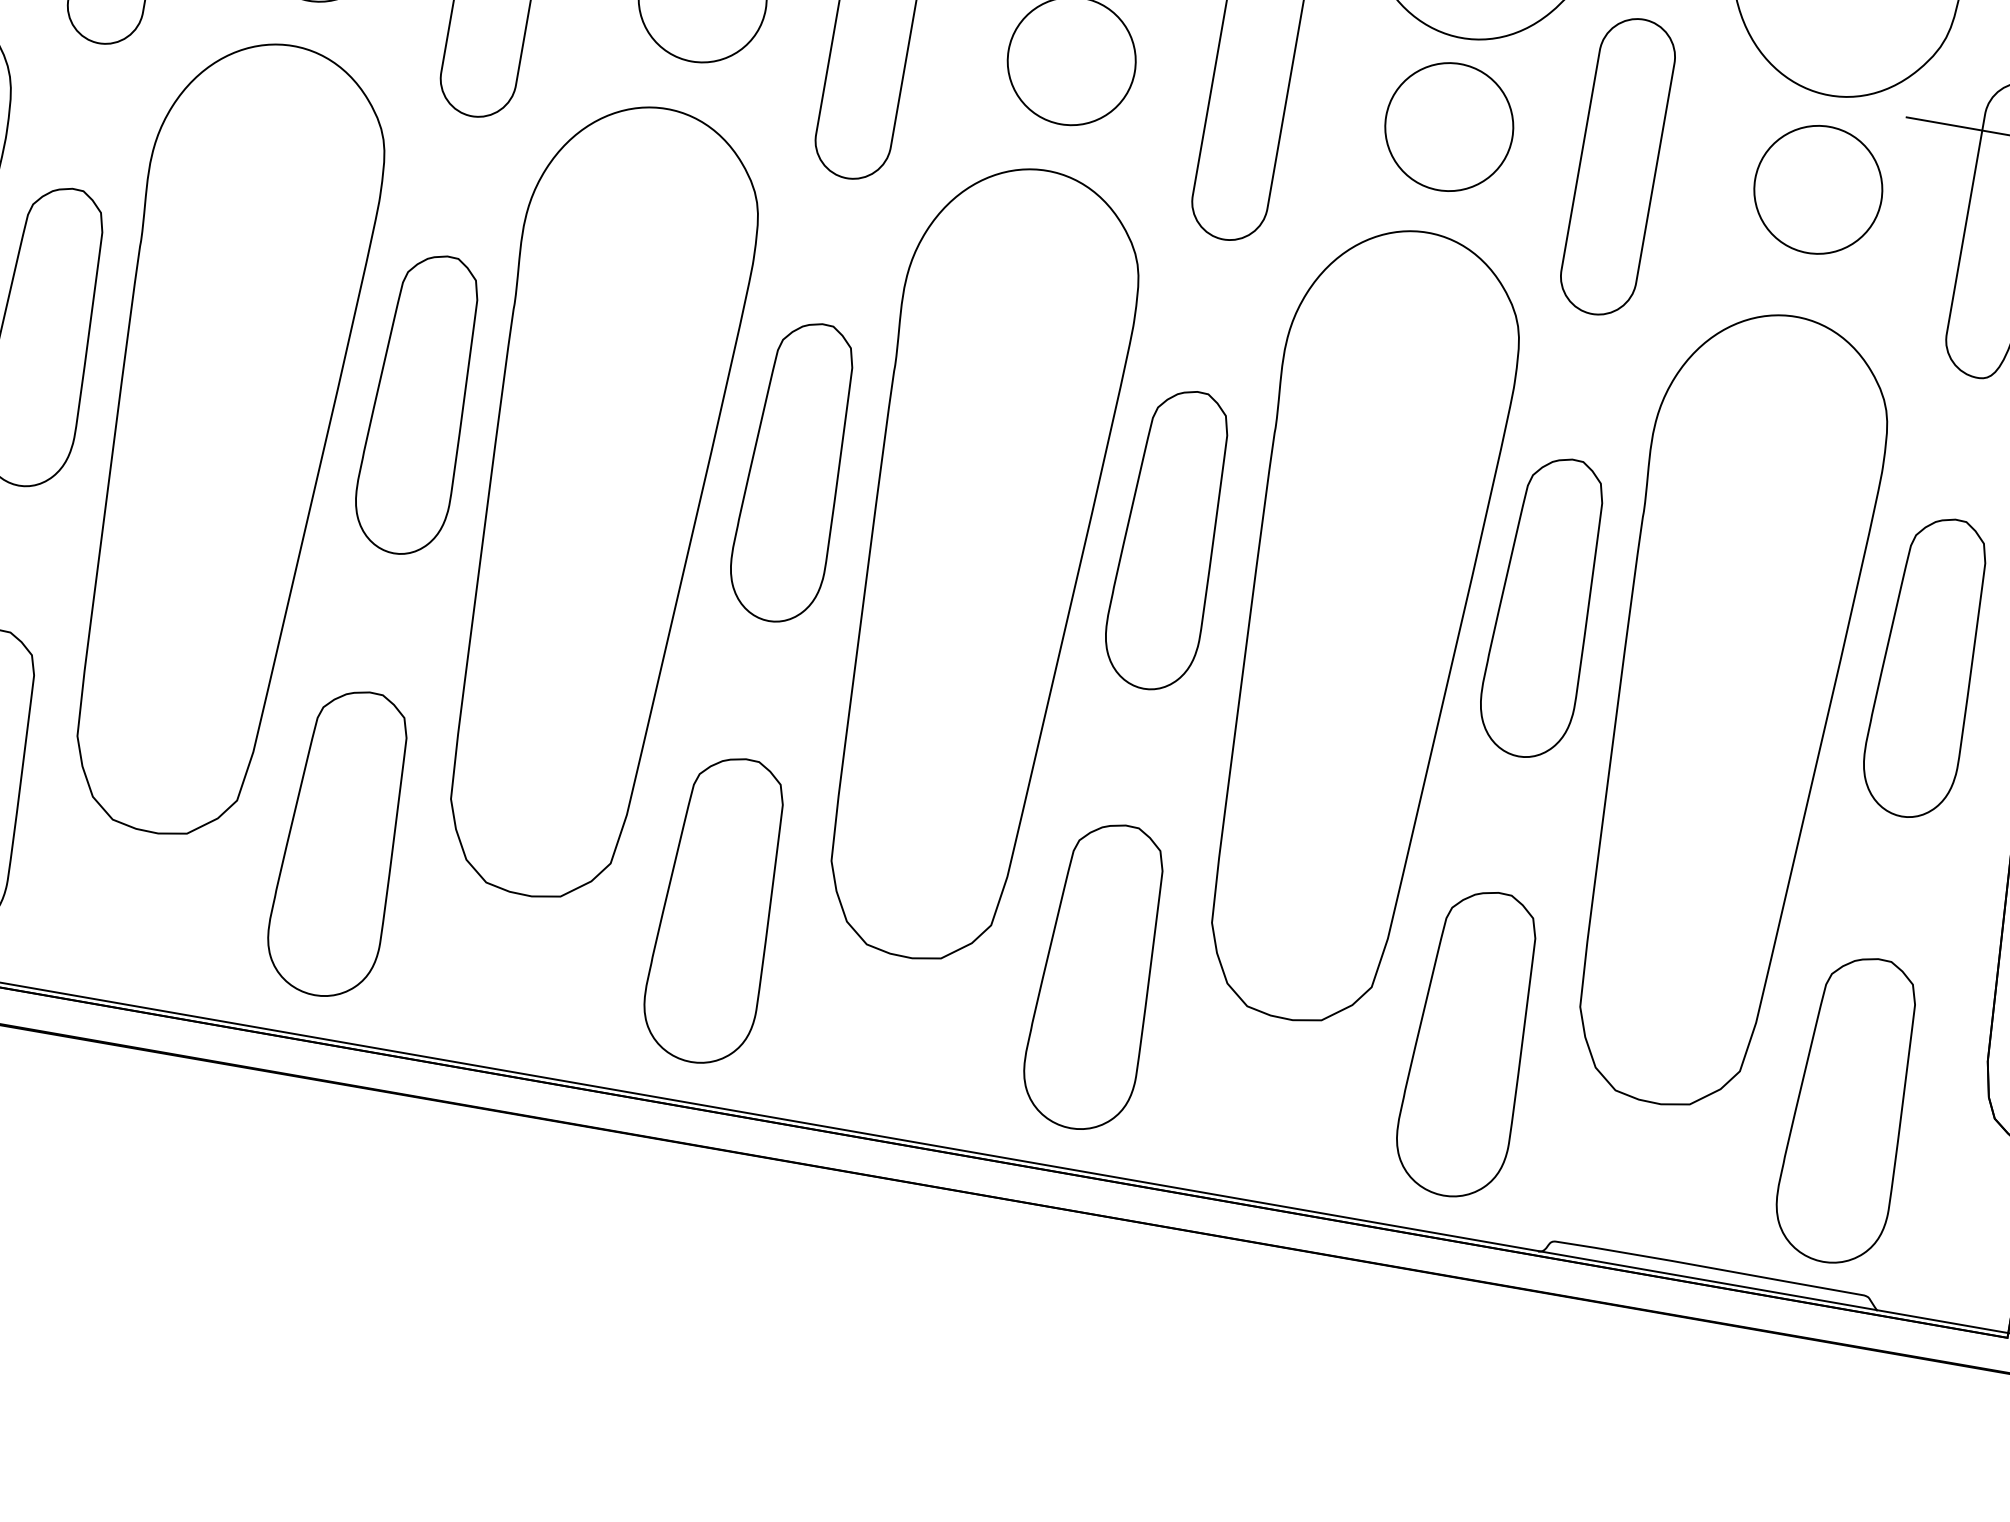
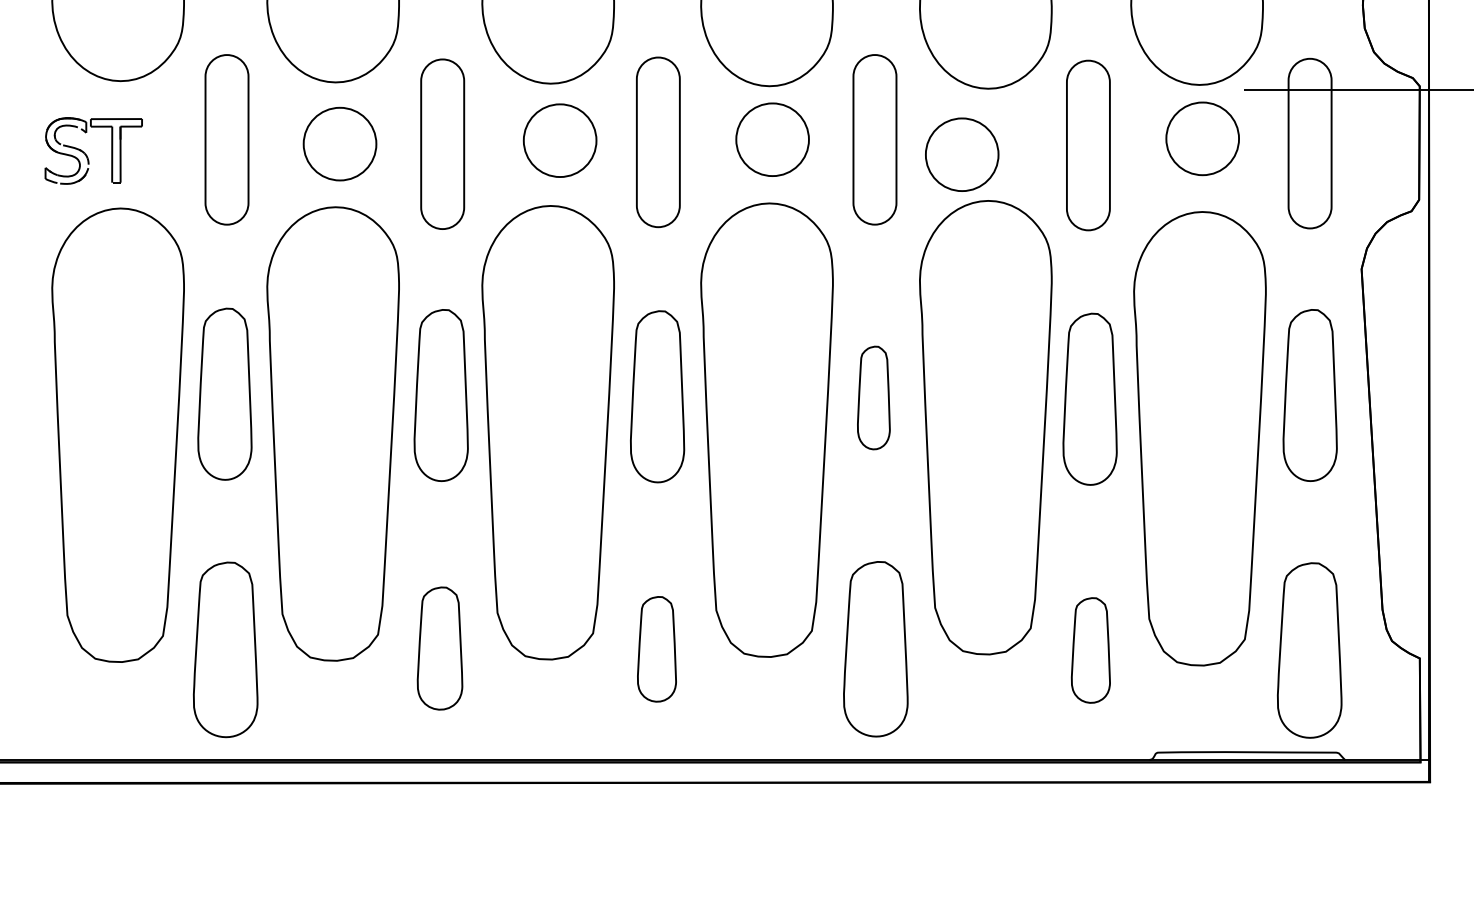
part: (1449, 126) -> (962, 154), moved
part: (1168, 538) -> (873, 397), size x0.6
part: (339, 843) -> (439, 648), size x0.7
part: (715, 910) -> (656, 649), size x0.6
part: (1468, 1043) -> (1090, 650), size x0.6

